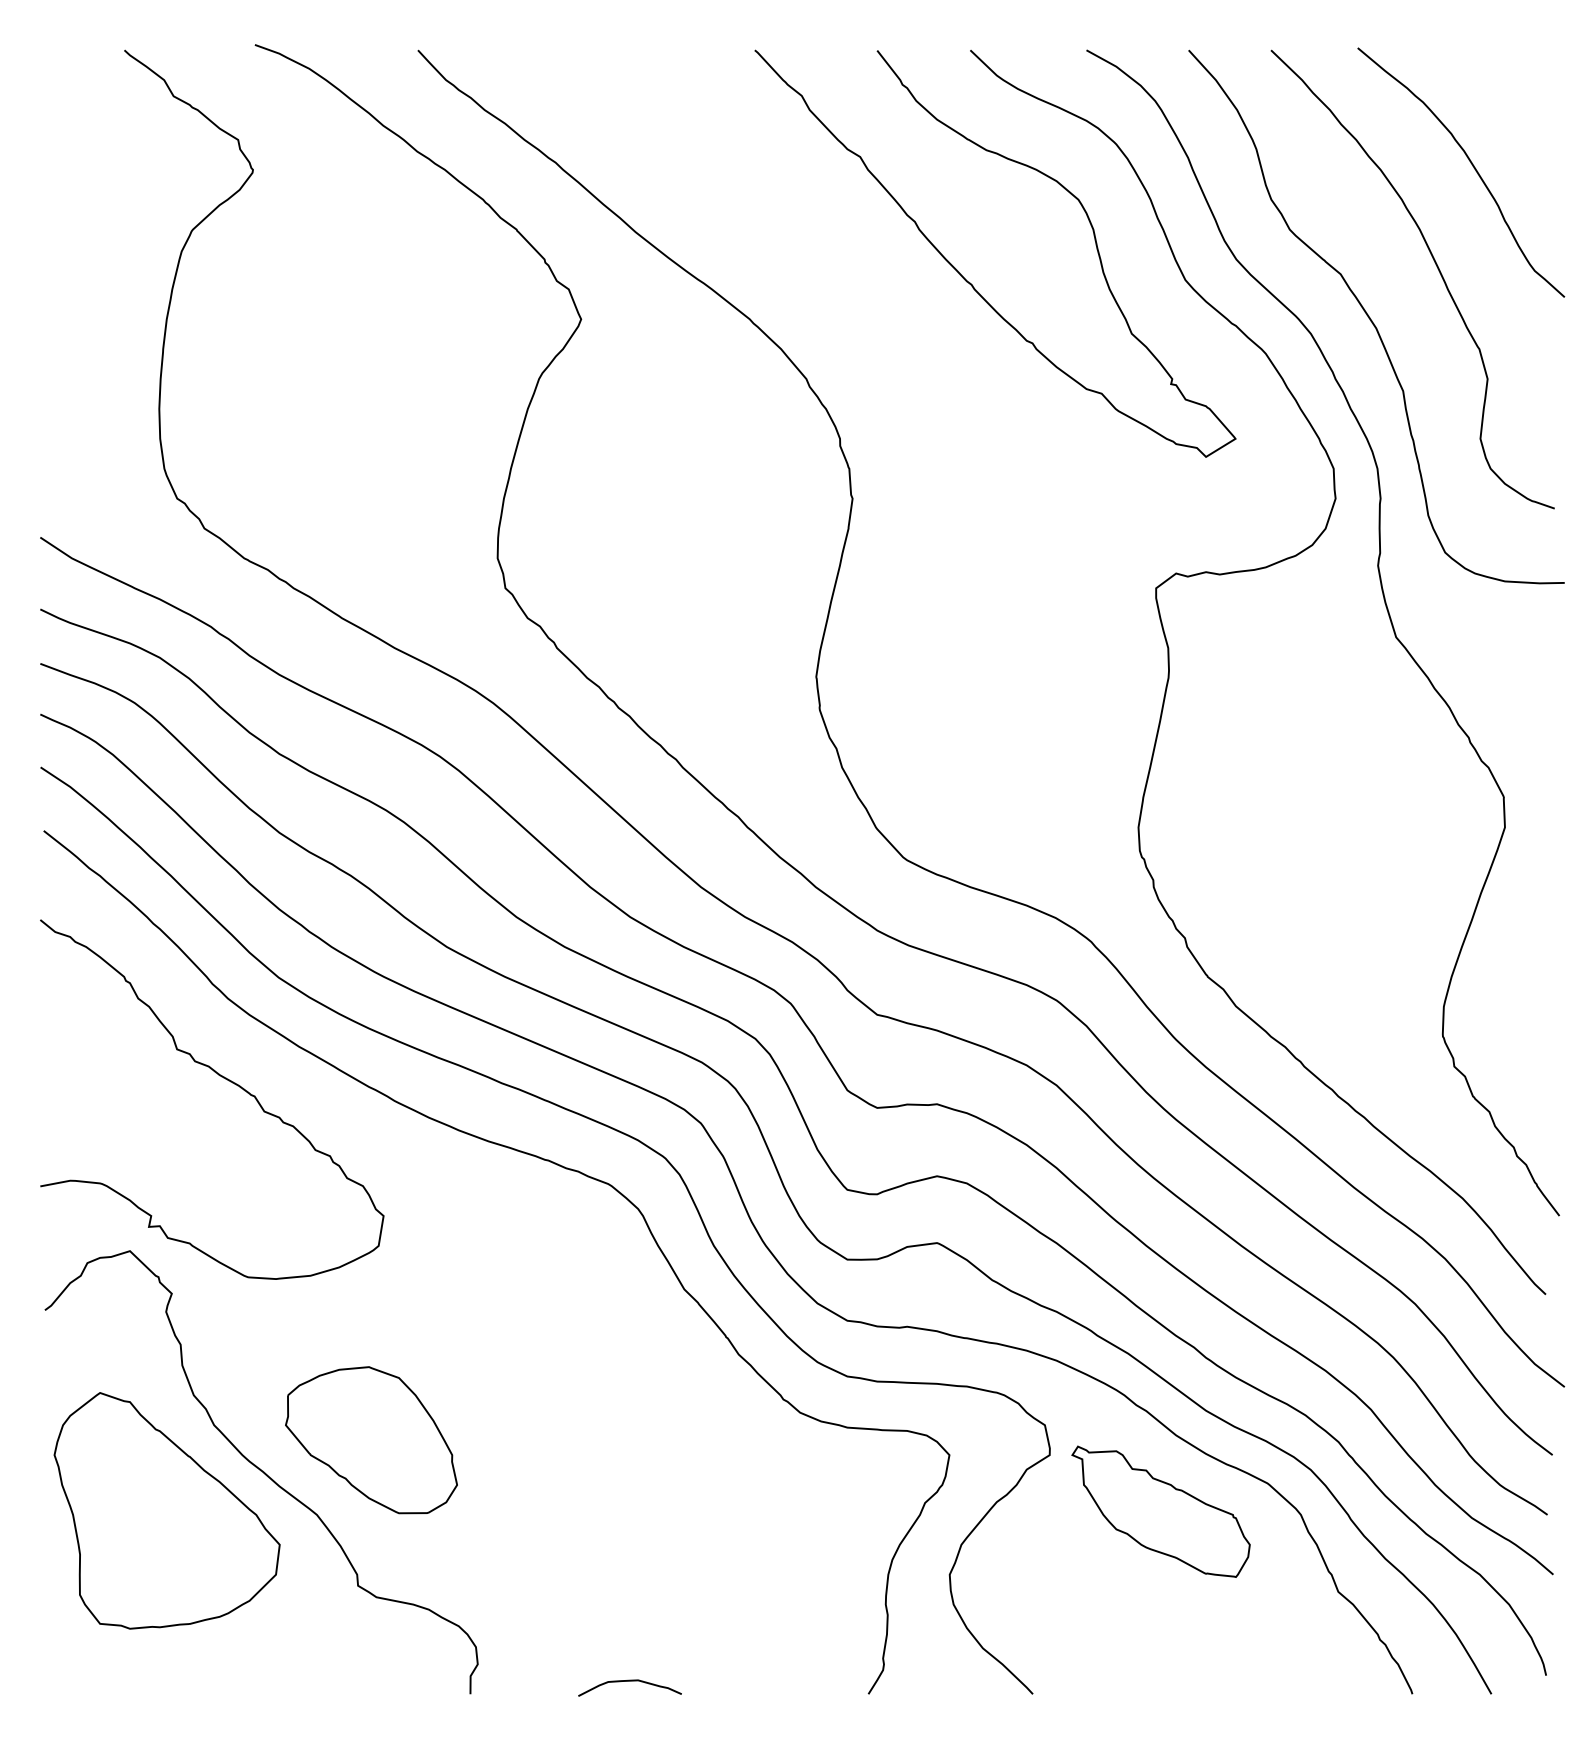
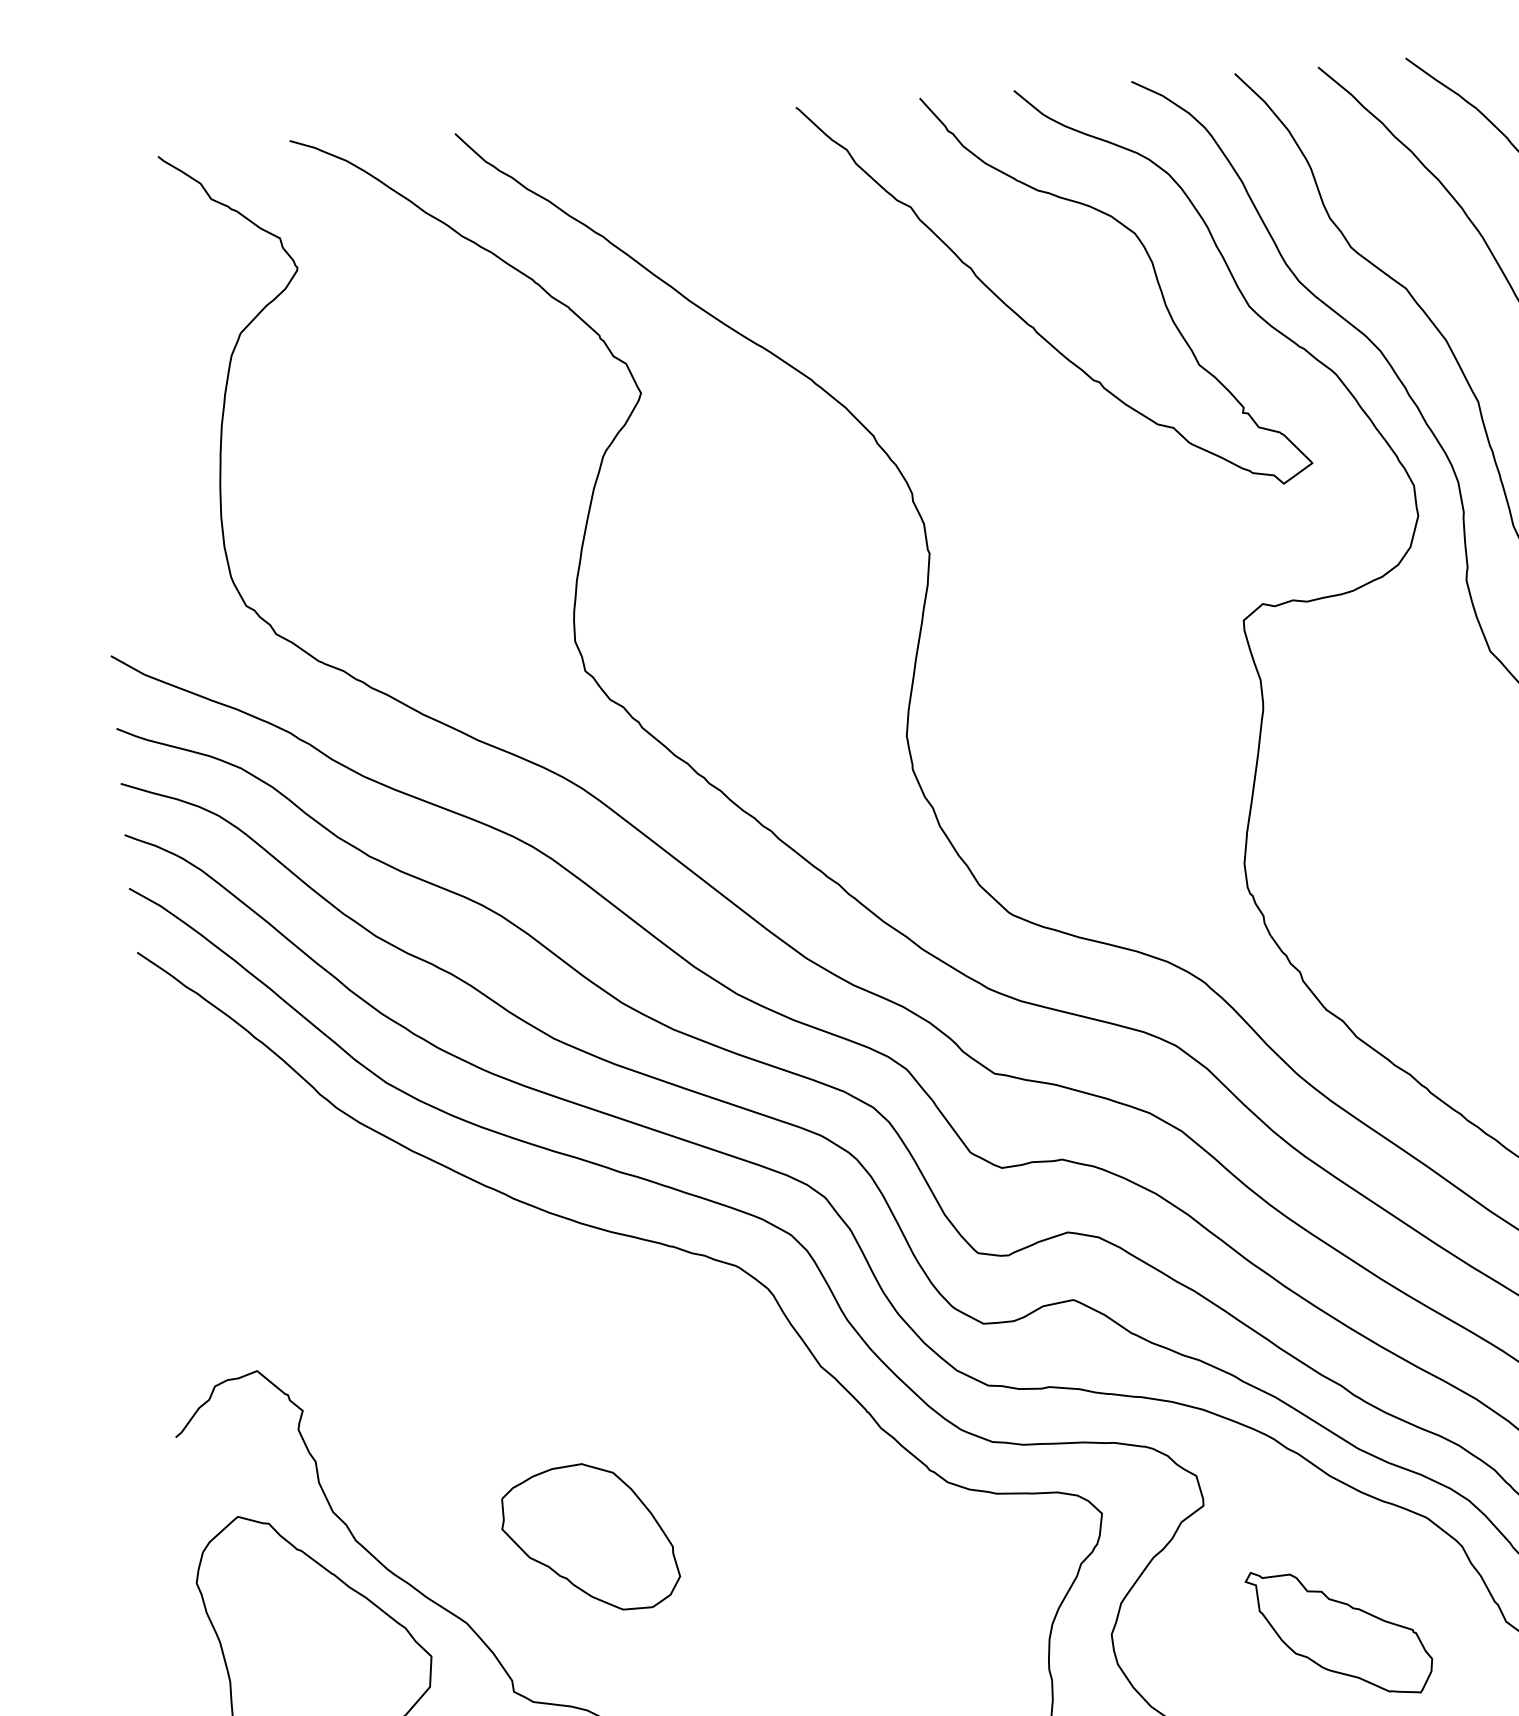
curve: (223, 1078) -> (338, 1189), removed
part: (371, 1440) -> (590, 1538), moved
part: (1160, 1511) -> (1339, 1632), moved

